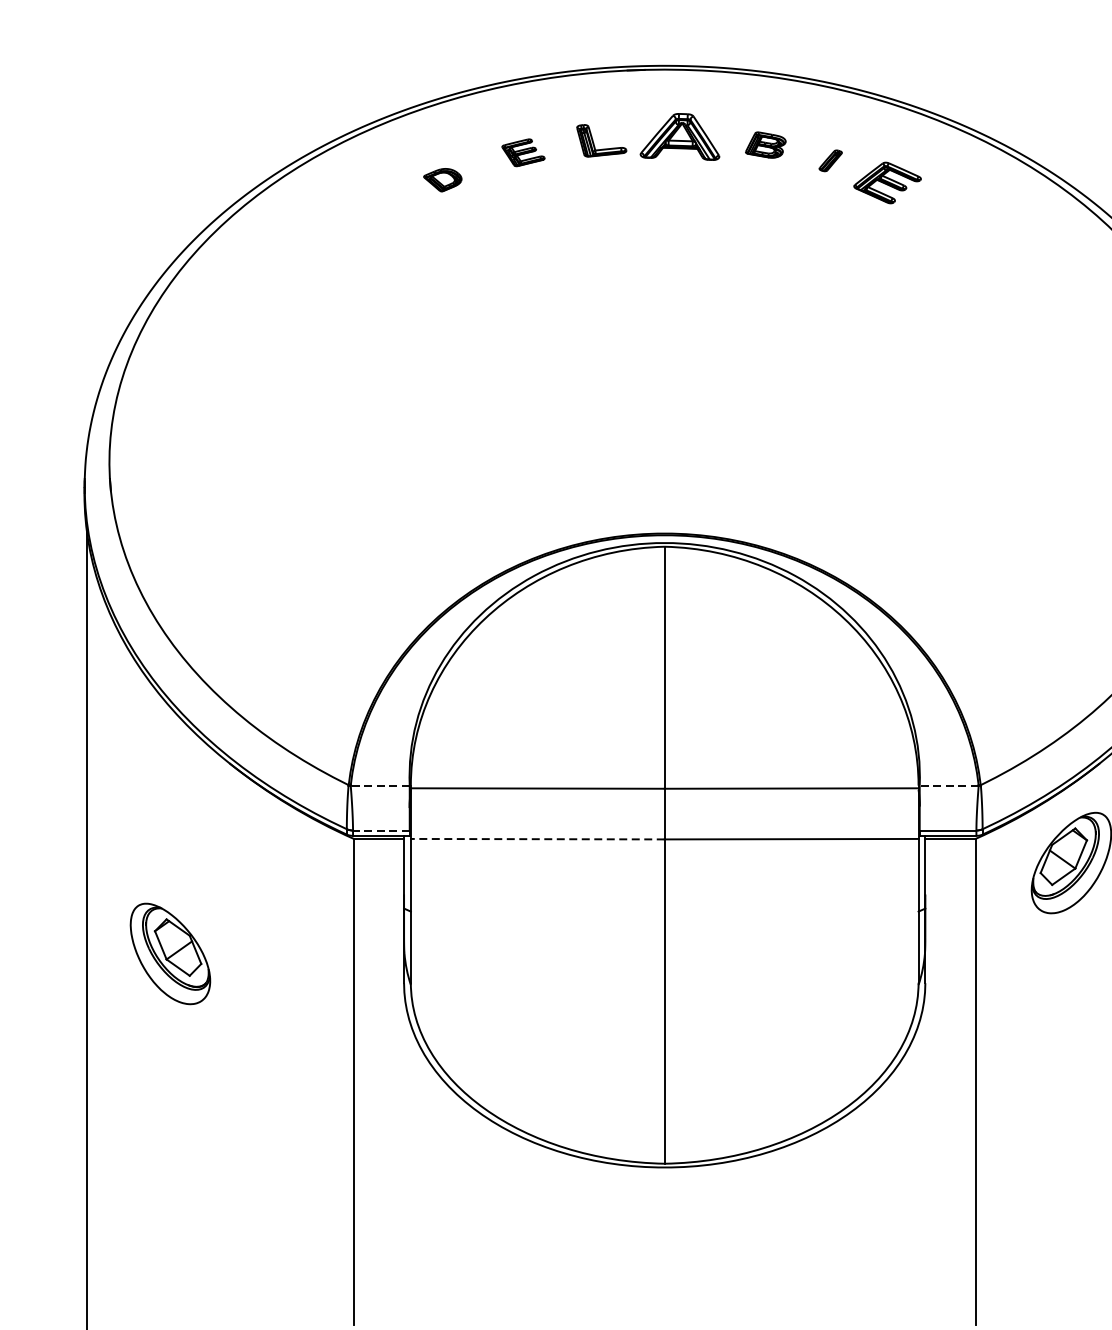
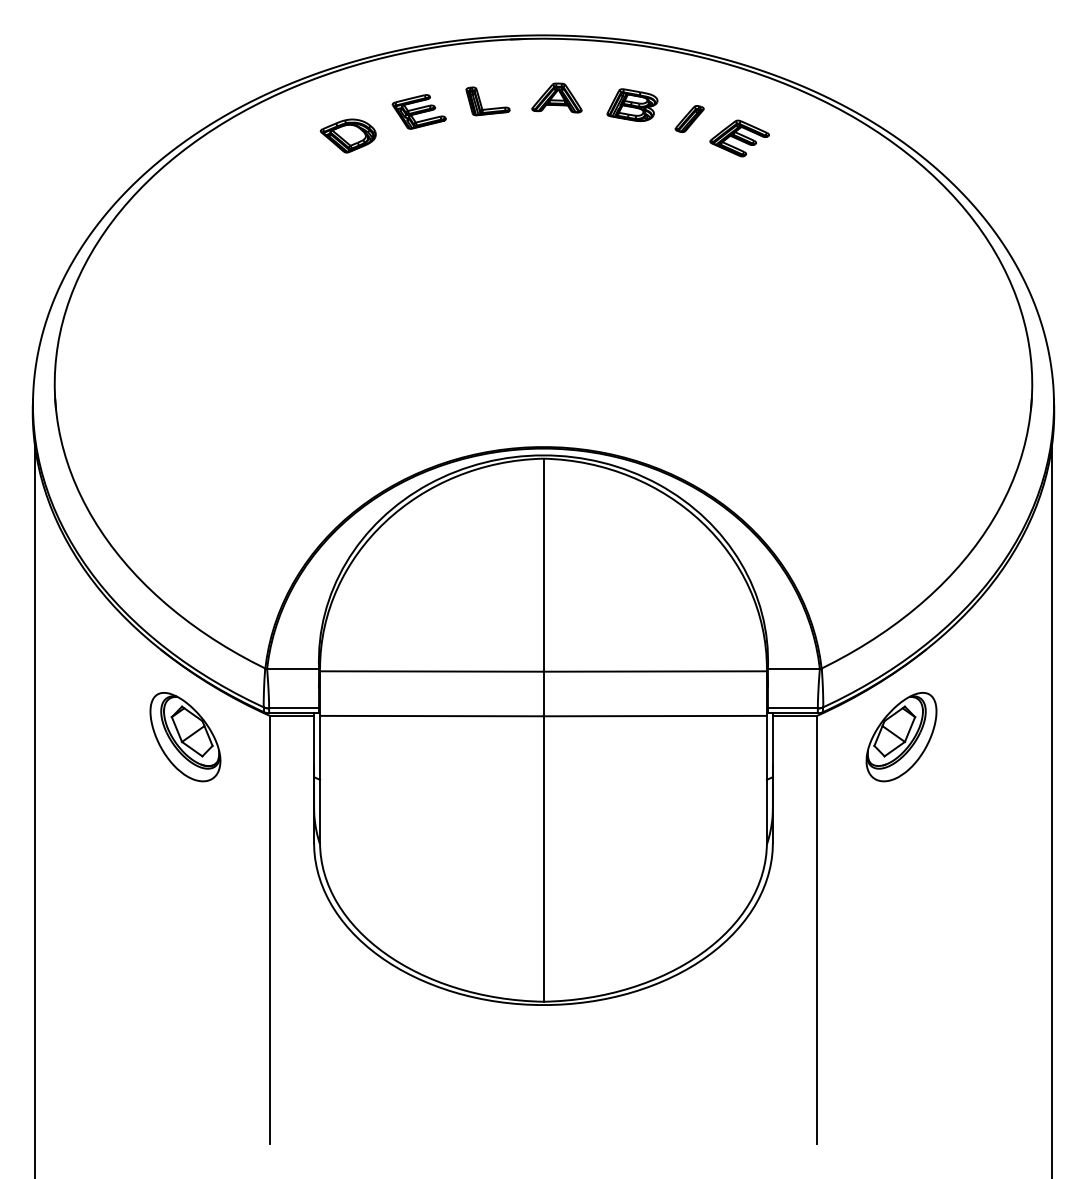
part: (679, 136) -> (556, 97), size x0.71
part: (765, 144) -> (632, 104), size x1.43
part: (522, 152) -> (418, 111), size x1.43
part: (830, 160) -> (689, 118), size x1.43
part: (442, 179) -> (347, 135), size x1.67
line: (380, 785) -> (293, 668), dashed -> solid
line: (948, 785) -> (793, 668), dashed -> solid
line: (381, 830) -> (294, 708), dashed -> solid
line: (537, 839) -> (431, 716), dashed -> solid
part: (170, 954) -> (185, 737), moved

